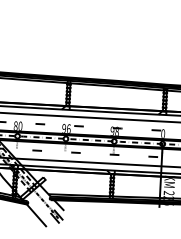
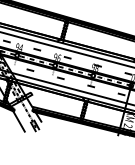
text: (17, 125) -> (18, 46), 80 -> 94

